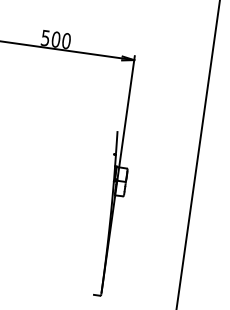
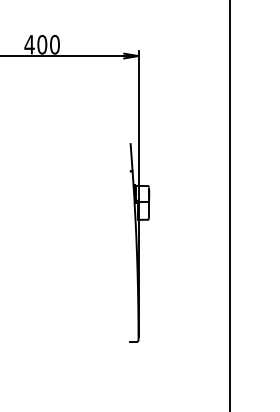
text: (45, 37) -> (29, 44), 500 -> 400

